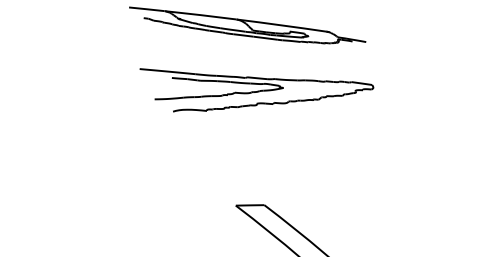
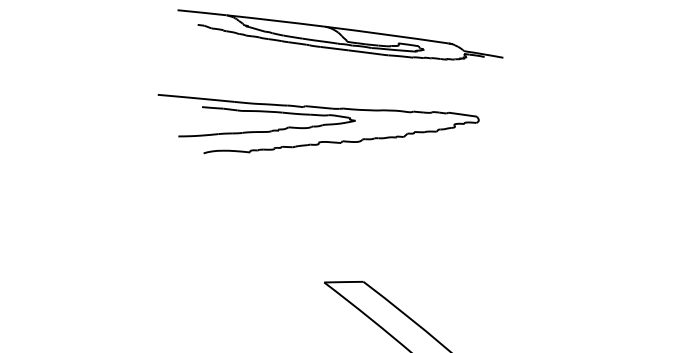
part: (256, 90) -> (318, 124), moved

